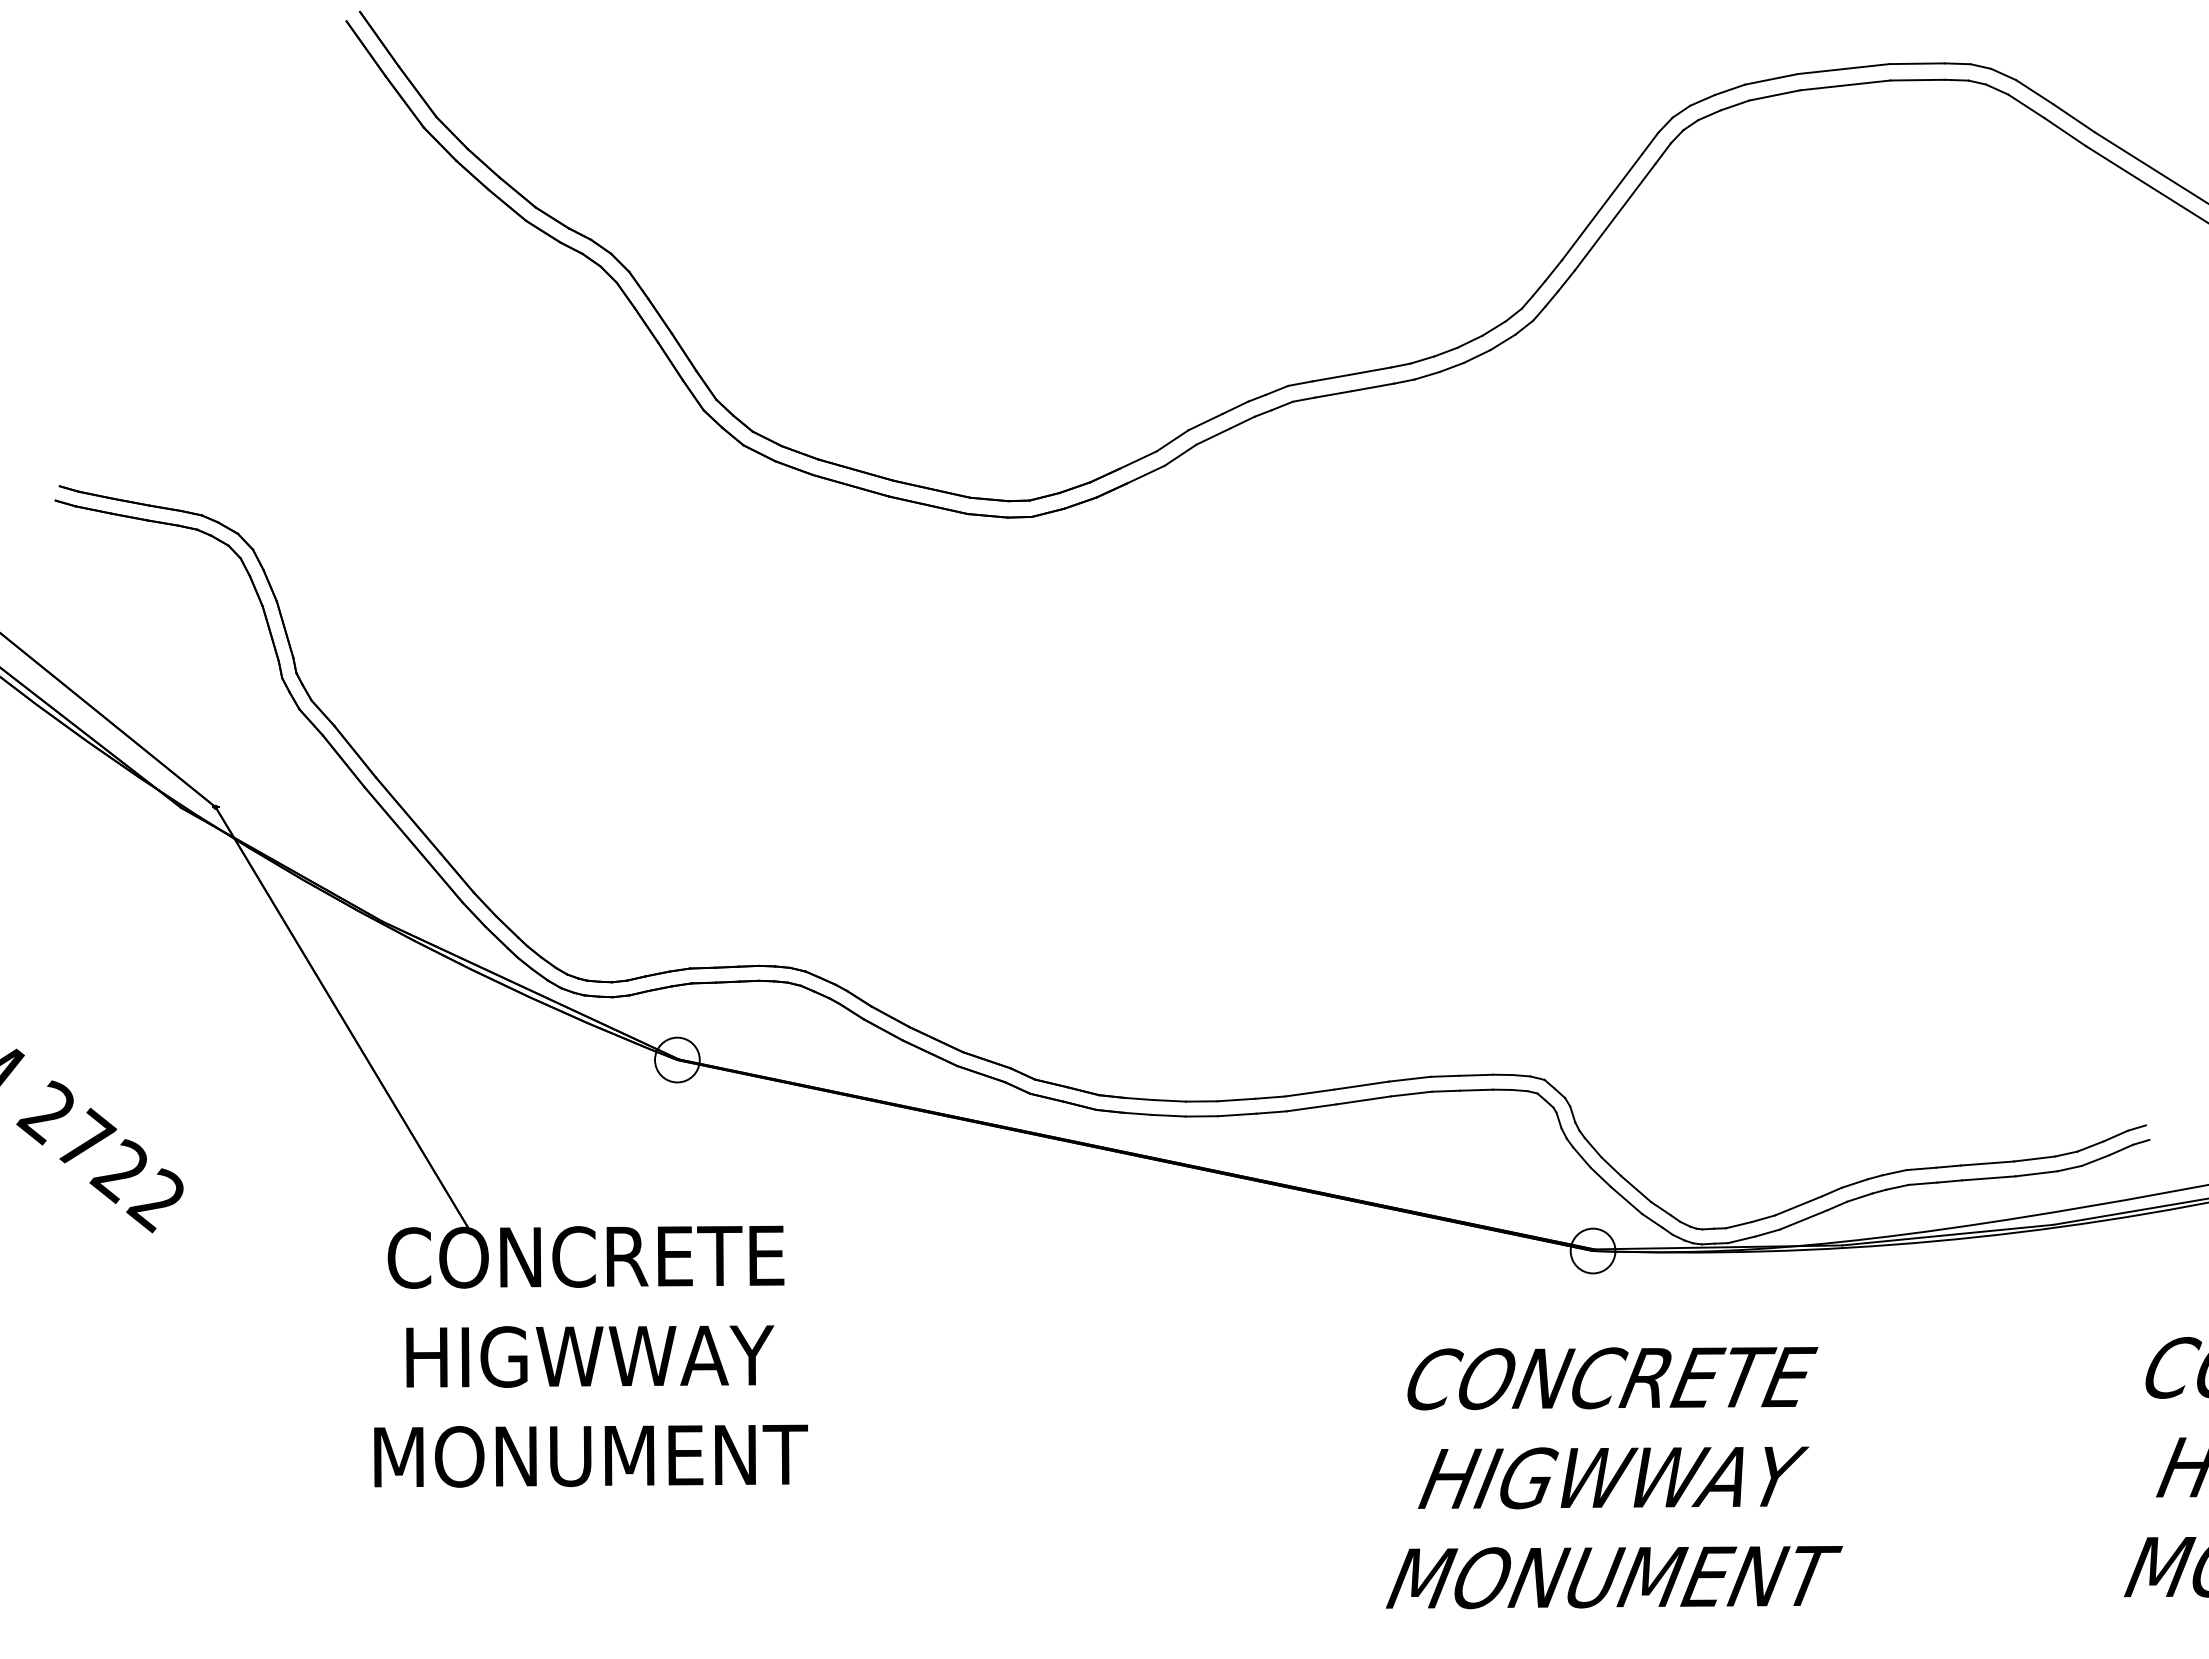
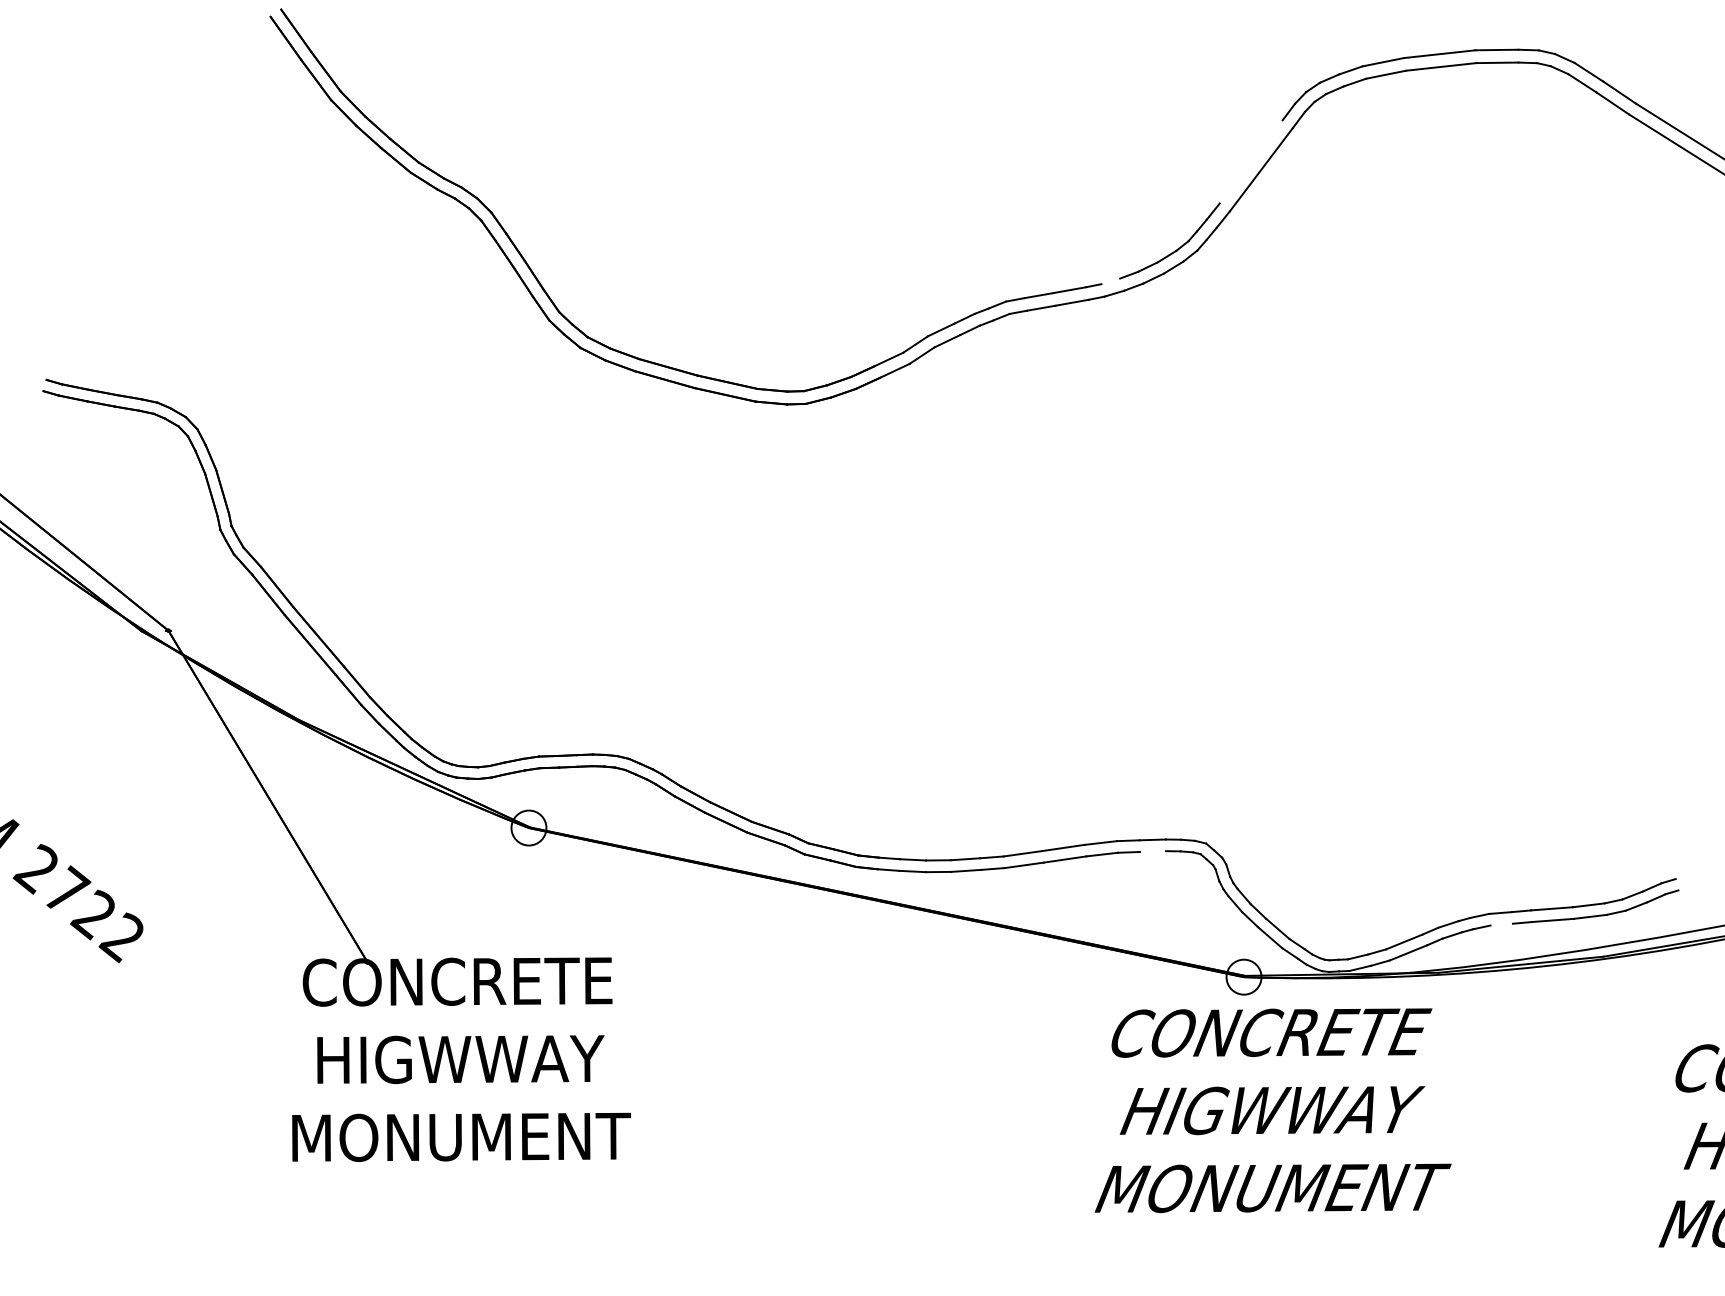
line: (1602, 206) -> (1251, 161), removed
line: (1422, 359) -> (1110, 280), removed
line: (1476, 1089) -> (1152, 851), removed
line: (1922, 1183) -> (1501, 924), removed
text: (1613, 1478) -> (1272, 1111), moved

